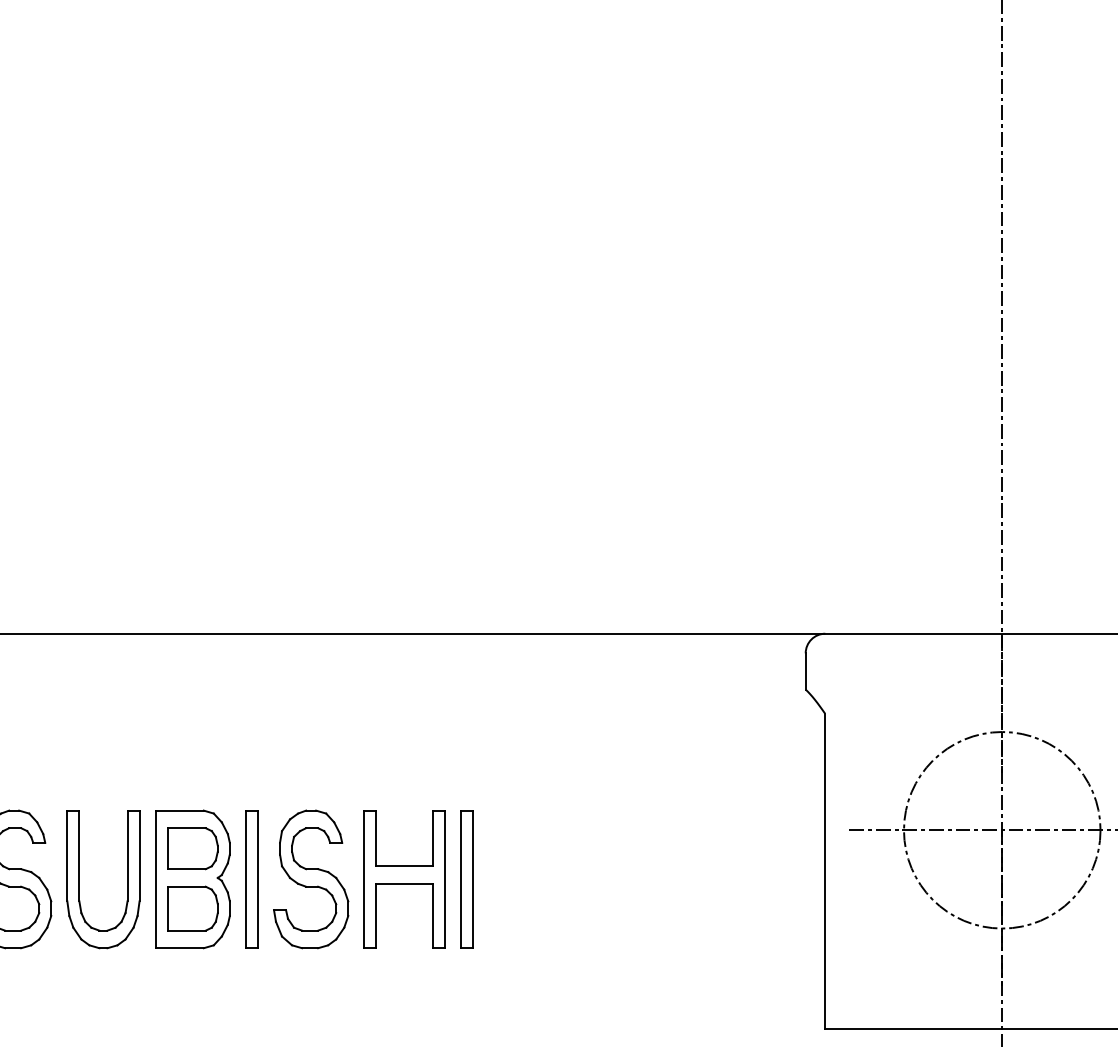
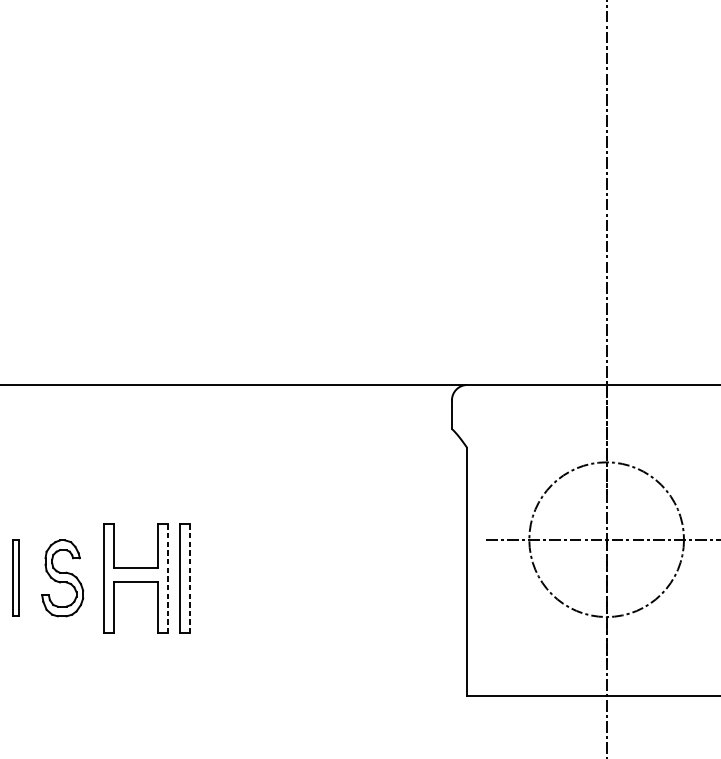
part: (251, 879) -> (15, 578), size x0.7
part: (311, 879) -> (62, 578), size x0.7
line: (444, 879) -> (167, 578), solid -> dashed
line: (472, 879) -> (189, 578), solid -> dashed

